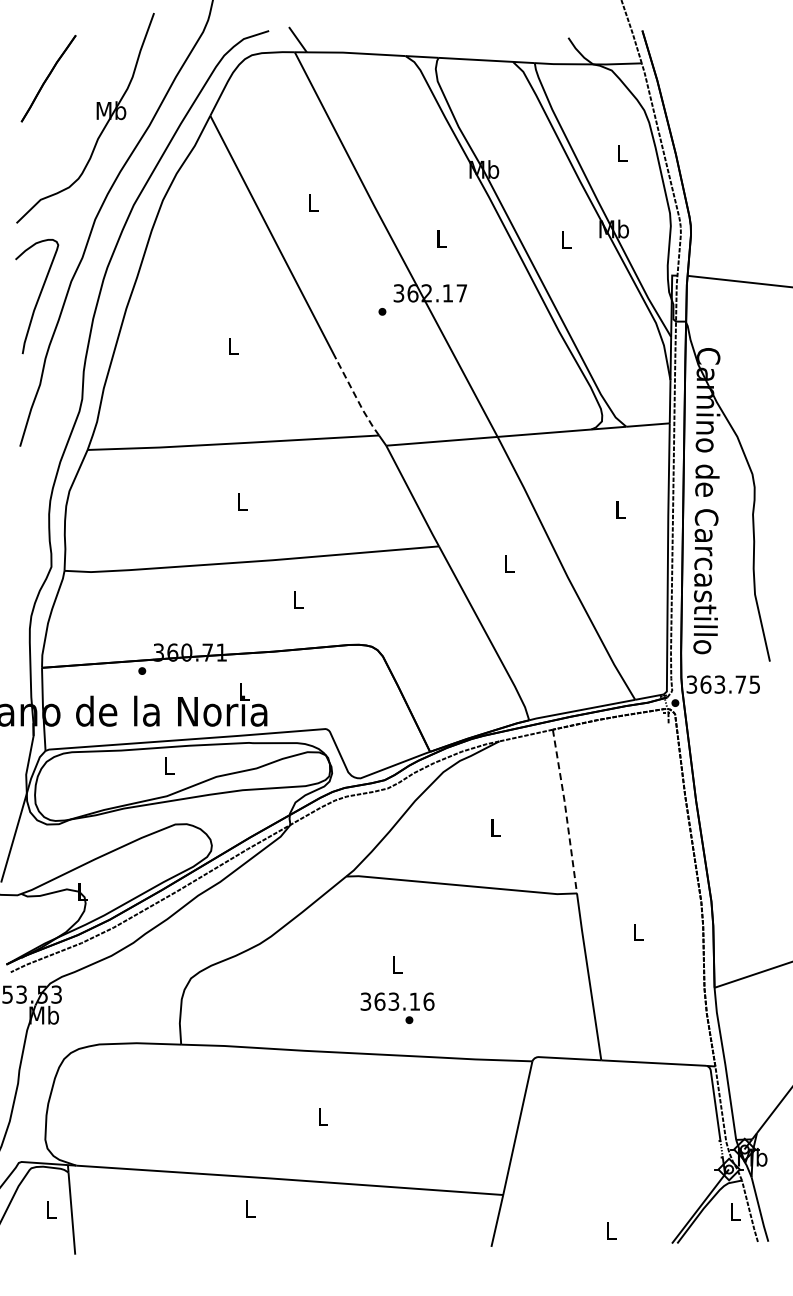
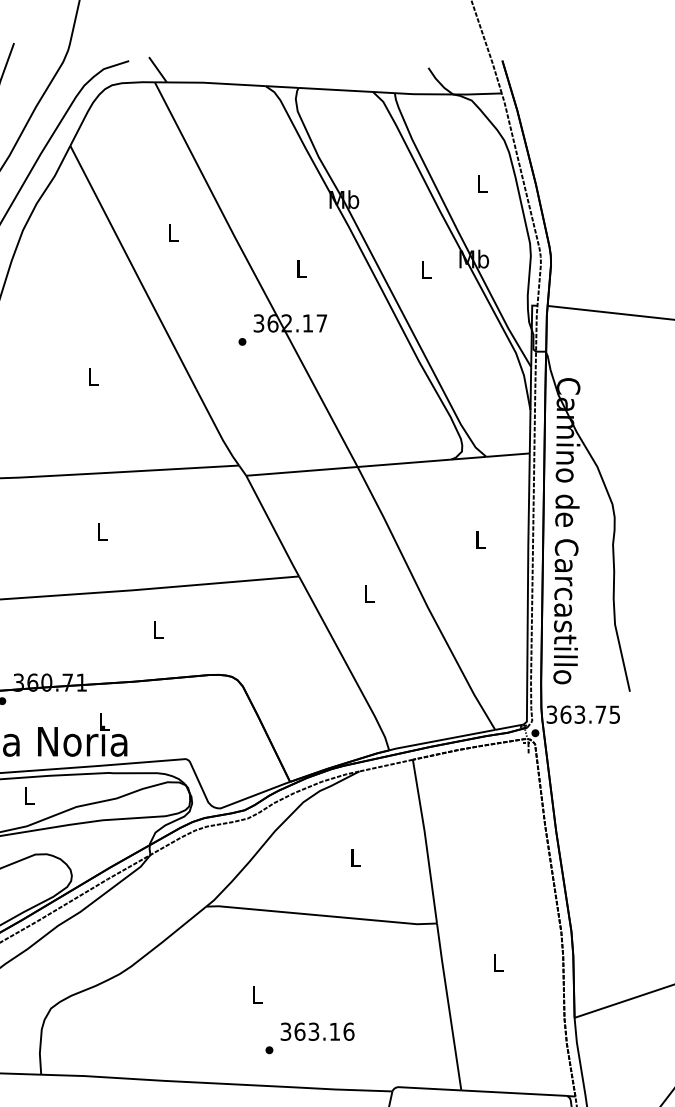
line: (356, 398) -> (216, 428), dashed -> solid
line: (565, 810) -> (425, 840), dashed -> solid
text: (397, 1001) -> (317, 1031), moved

